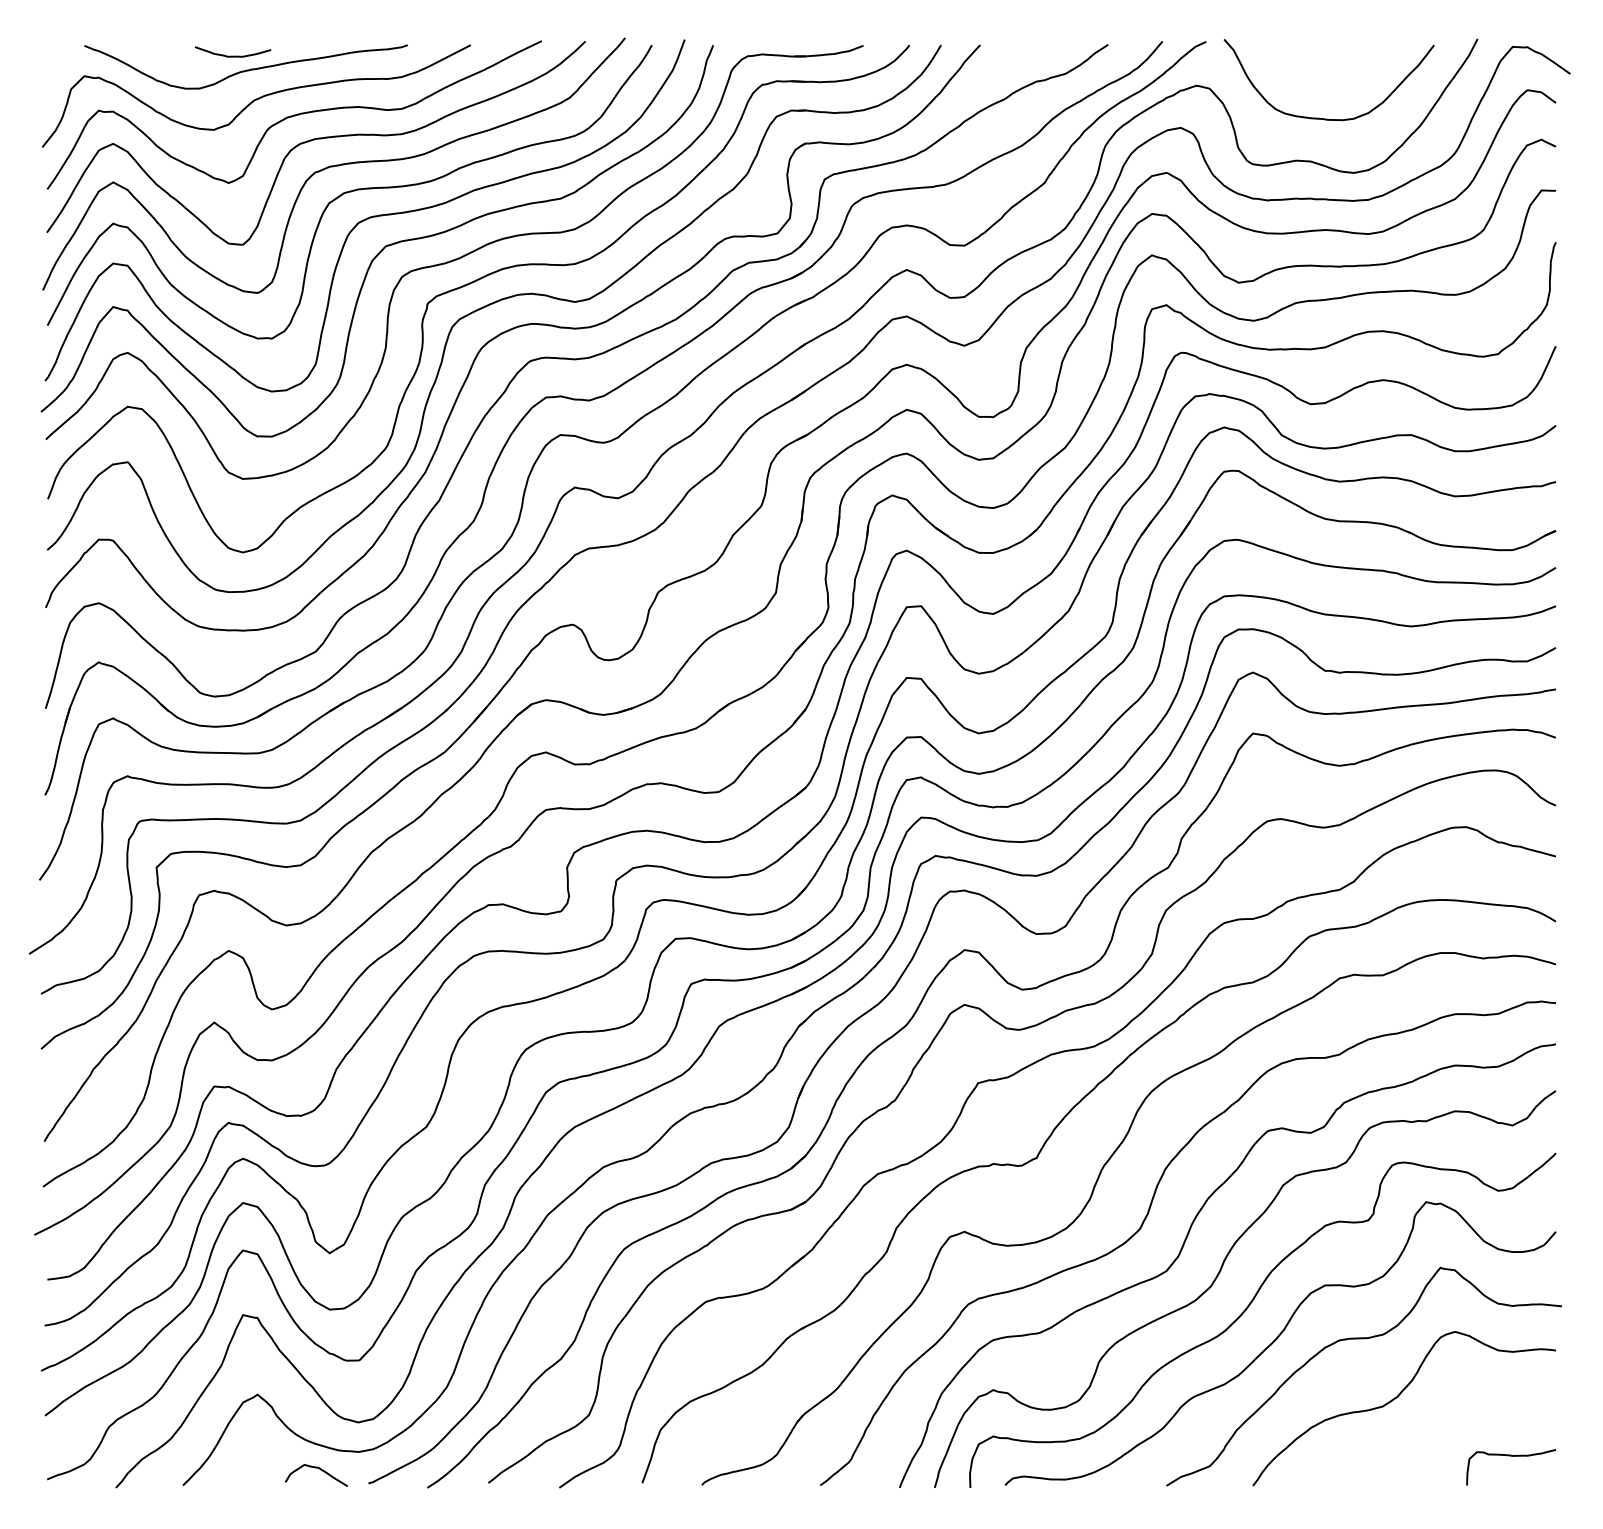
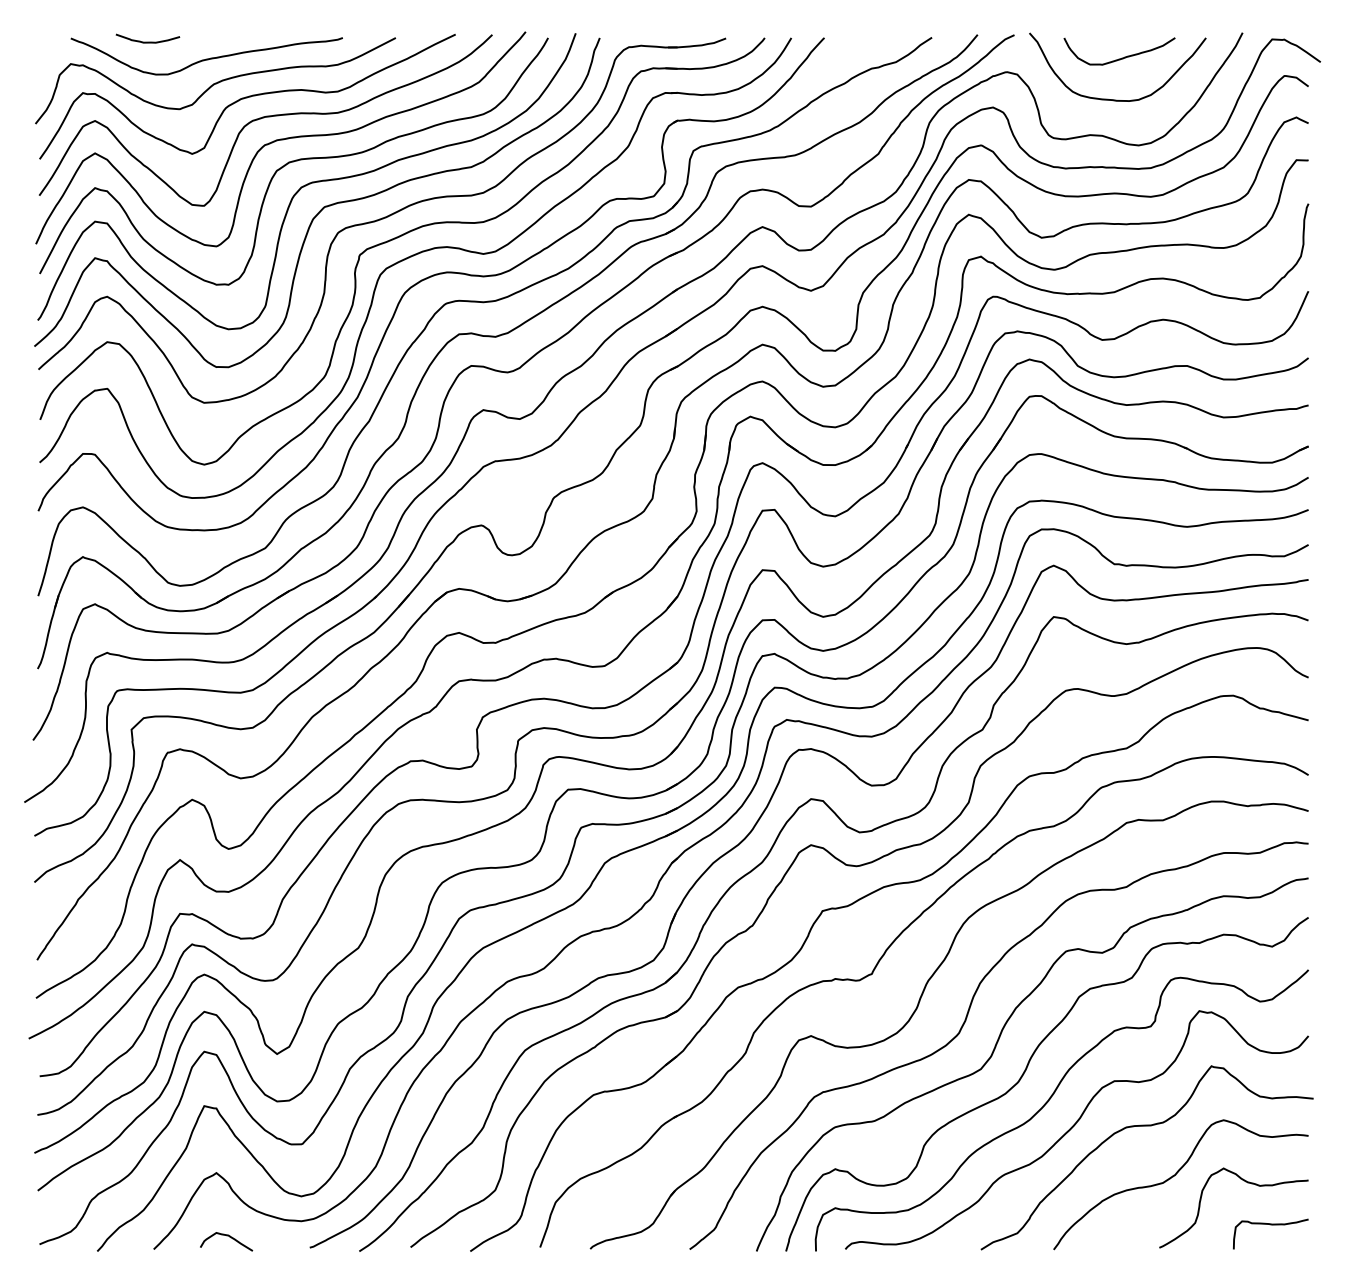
curve: (232, 55) -> (147, 41), moved
curve: (1334, 68) -> (1122, 57), added
curve: (1482, 1406) -> (1246, 1182), added
curve: (320, 1470) -> (229, 1237), moved

